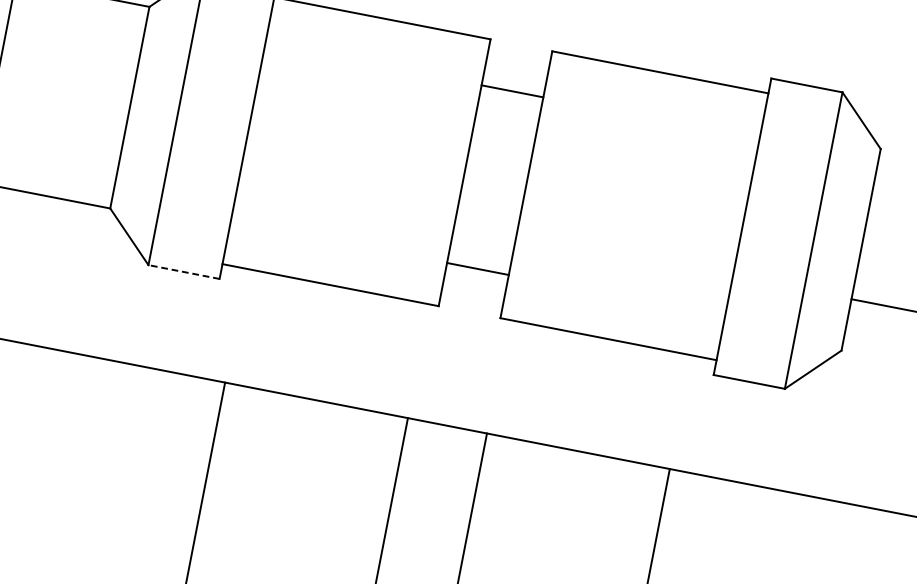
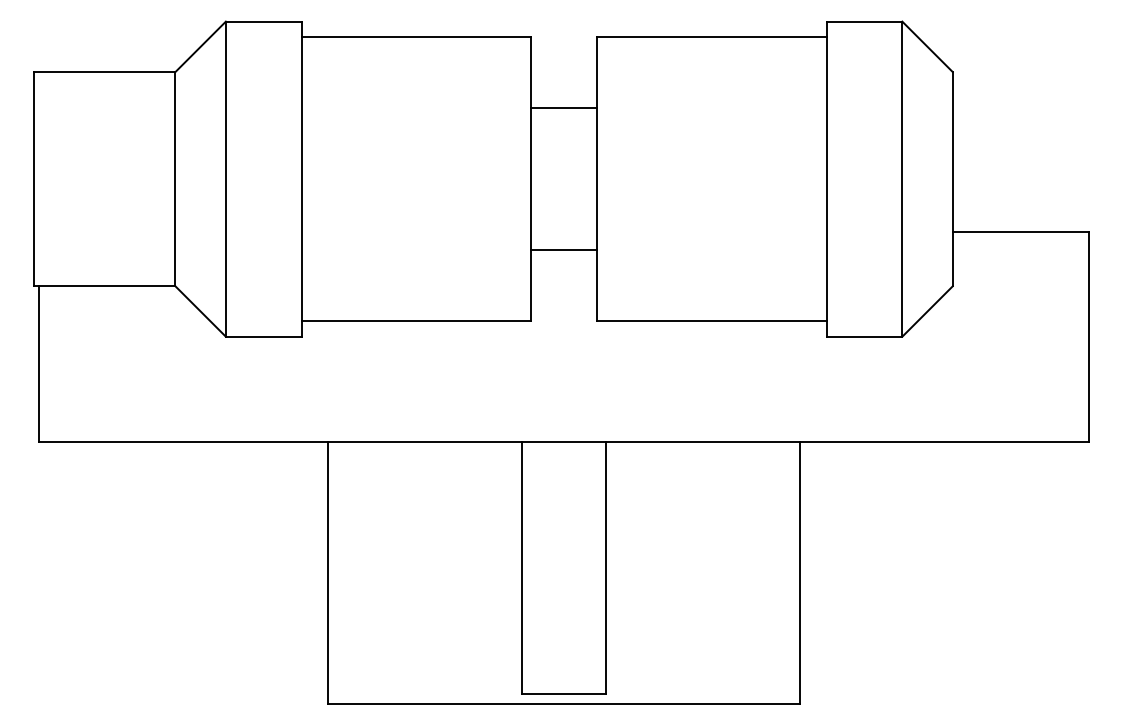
line: (511, 91) -> (563, 108), moved
line: (477, 269) -> (563, 250), moved
line: (183, 271) -> (263, 336), dashed -> solid

